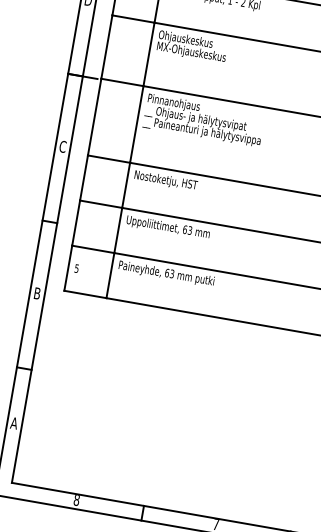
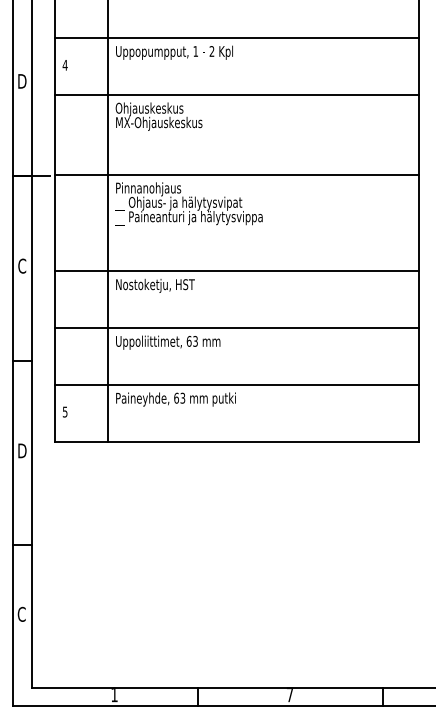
text: (37, 293) -> (22, 450), B -> D
text: (14, 422) -> (21, 613), A -> C
text: (76, 500) -> (114, 695), 8 -> 1

